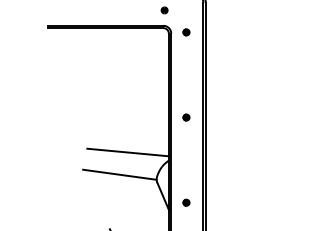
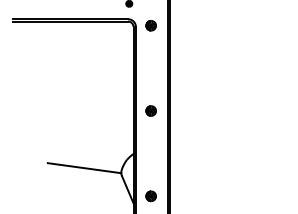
part: (186, 32) -> (151, 25), size x1.6
part: (186, 117) -> (151, 110), size x1.6
line: (127, 152) -> (92, 145), removed
part: (186, 202) -> (151, 195), size x1.6

